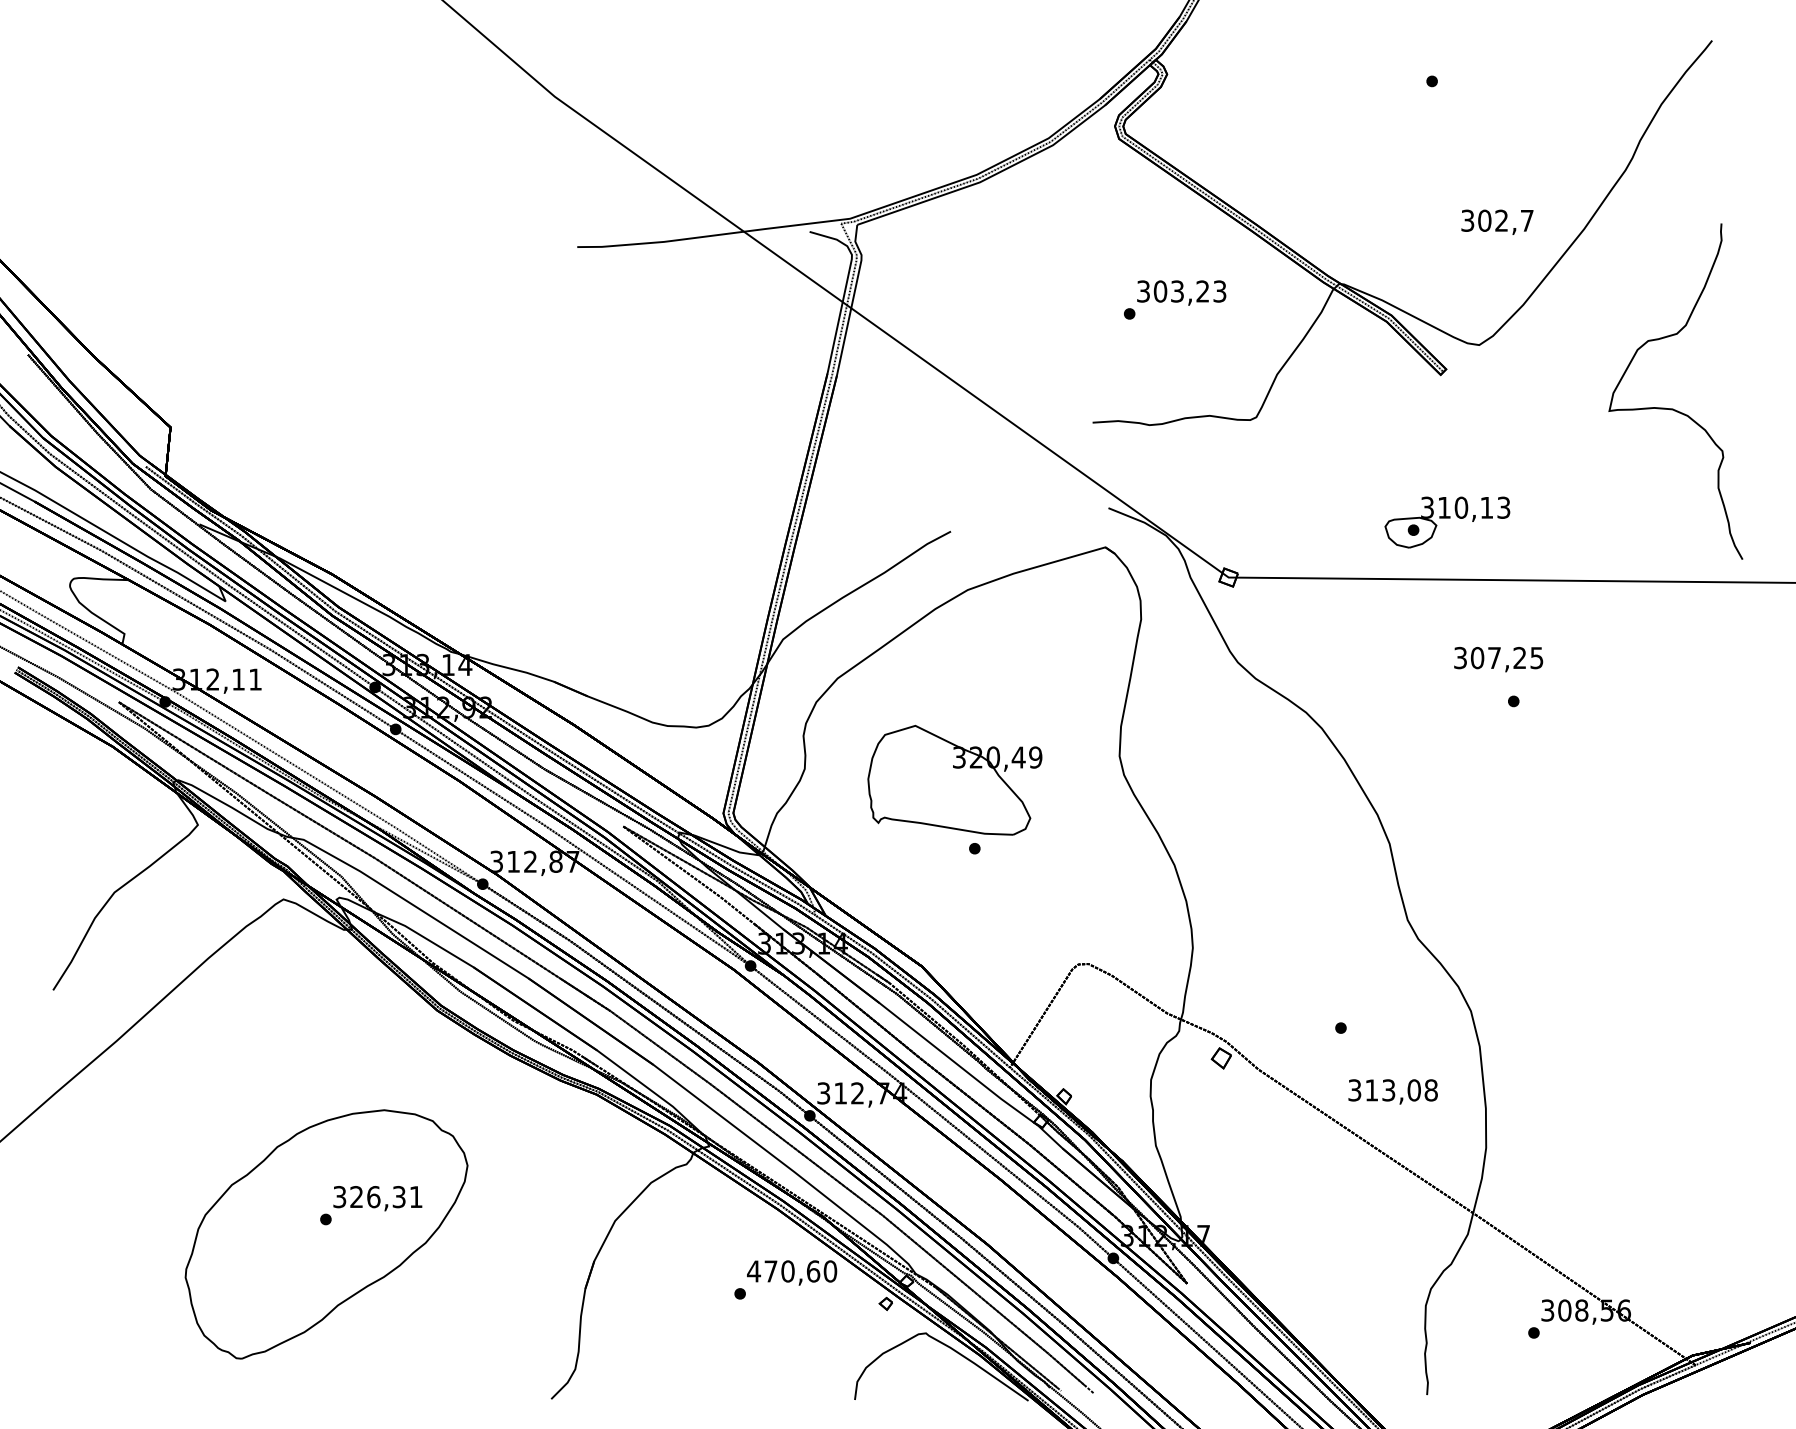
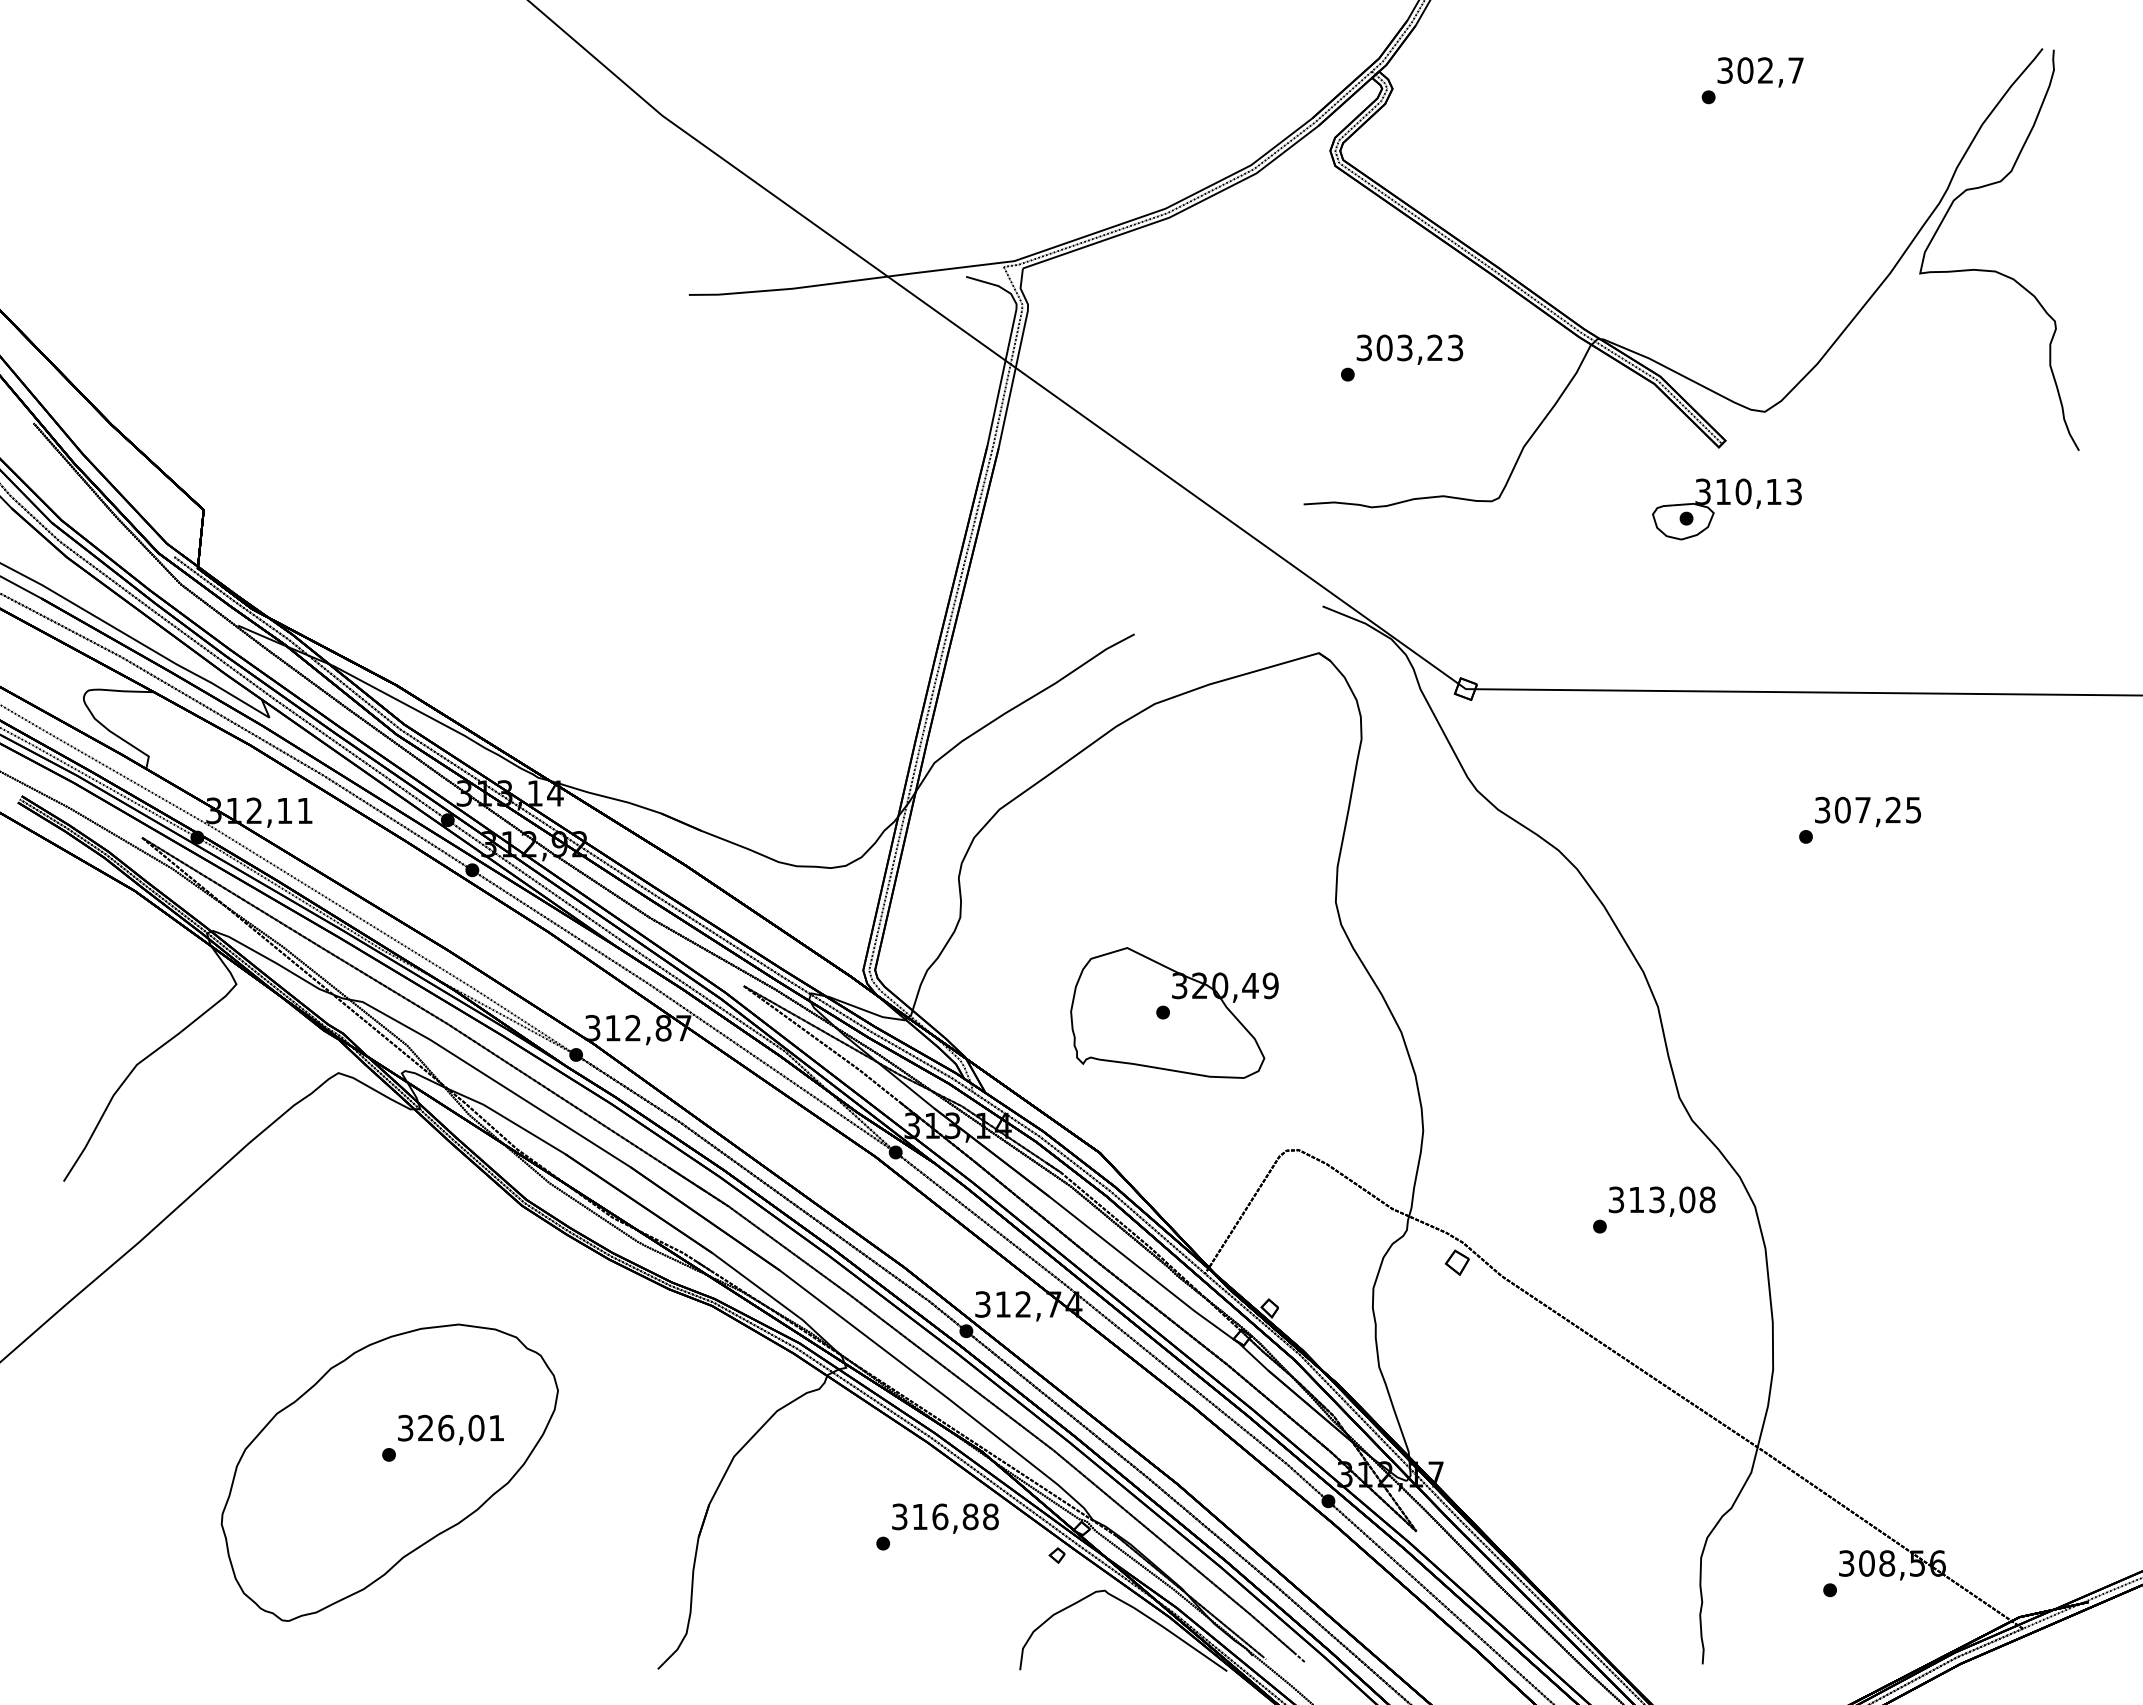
text: (1497, 222) -> (1760, 72), moved
curve: (1672, 408) -> (1995, 270), moved
part: (1447, 522) -> (1726, 509), moved
text: (1498, 659) -> (1867, 811), moved
part: (955, 779) -> (1174, 1012), moved
text: (1392, 1091) -> (1661, 1201), moved
text: (399, 1196) -> (476, 1427), 326,31 -> 326,01
text: (791, 1271) -> (944, 1516), 470,60 -> 316,88

